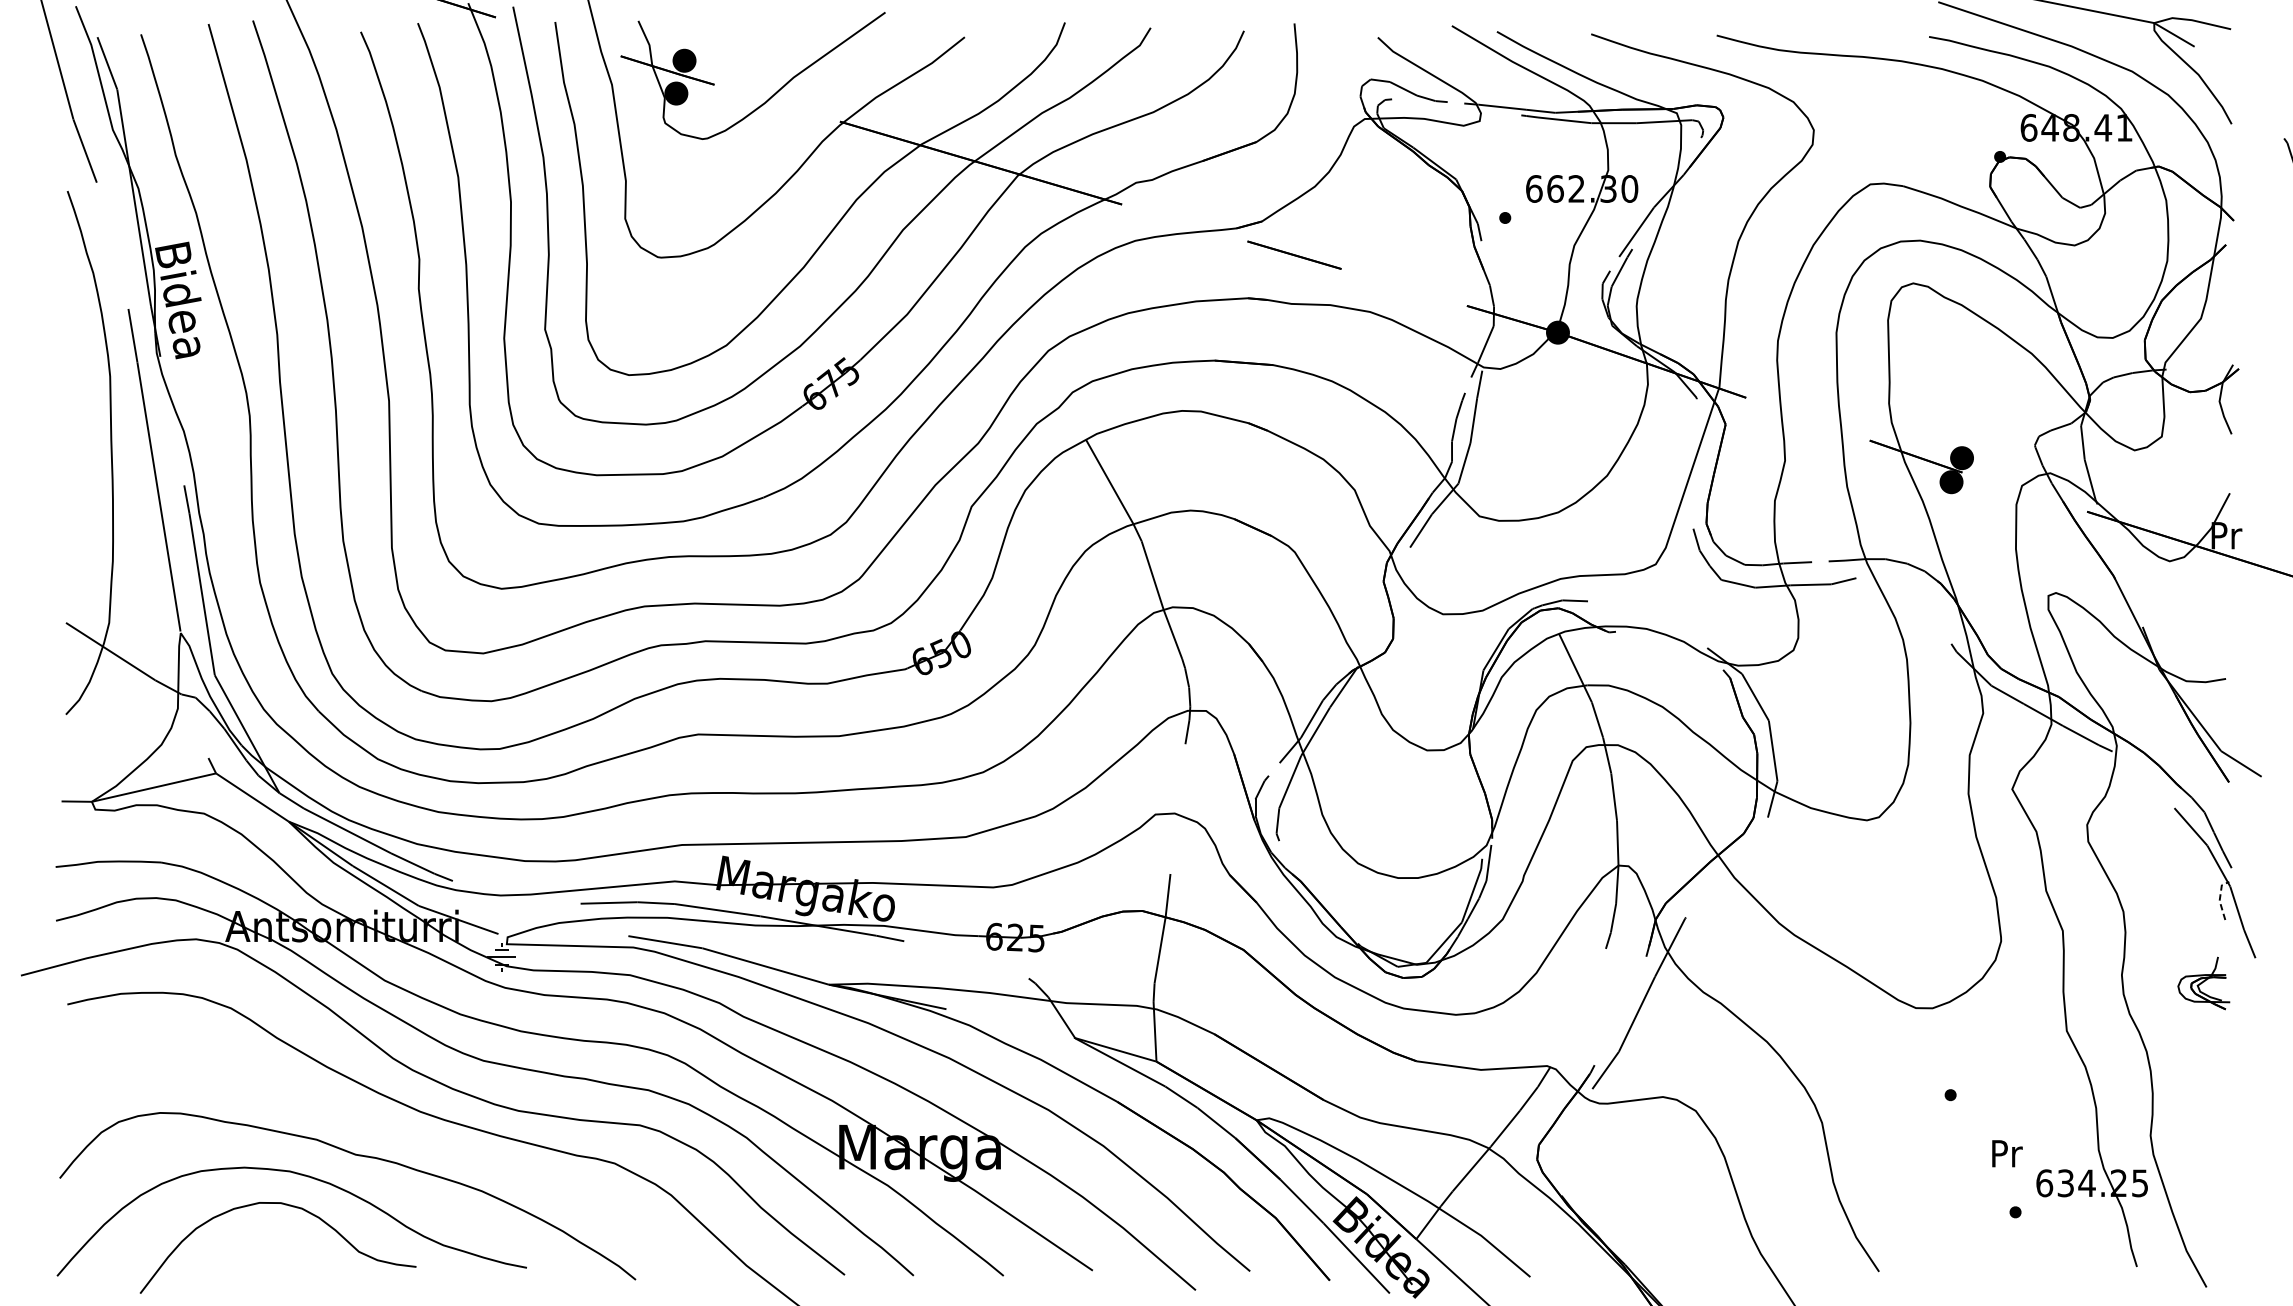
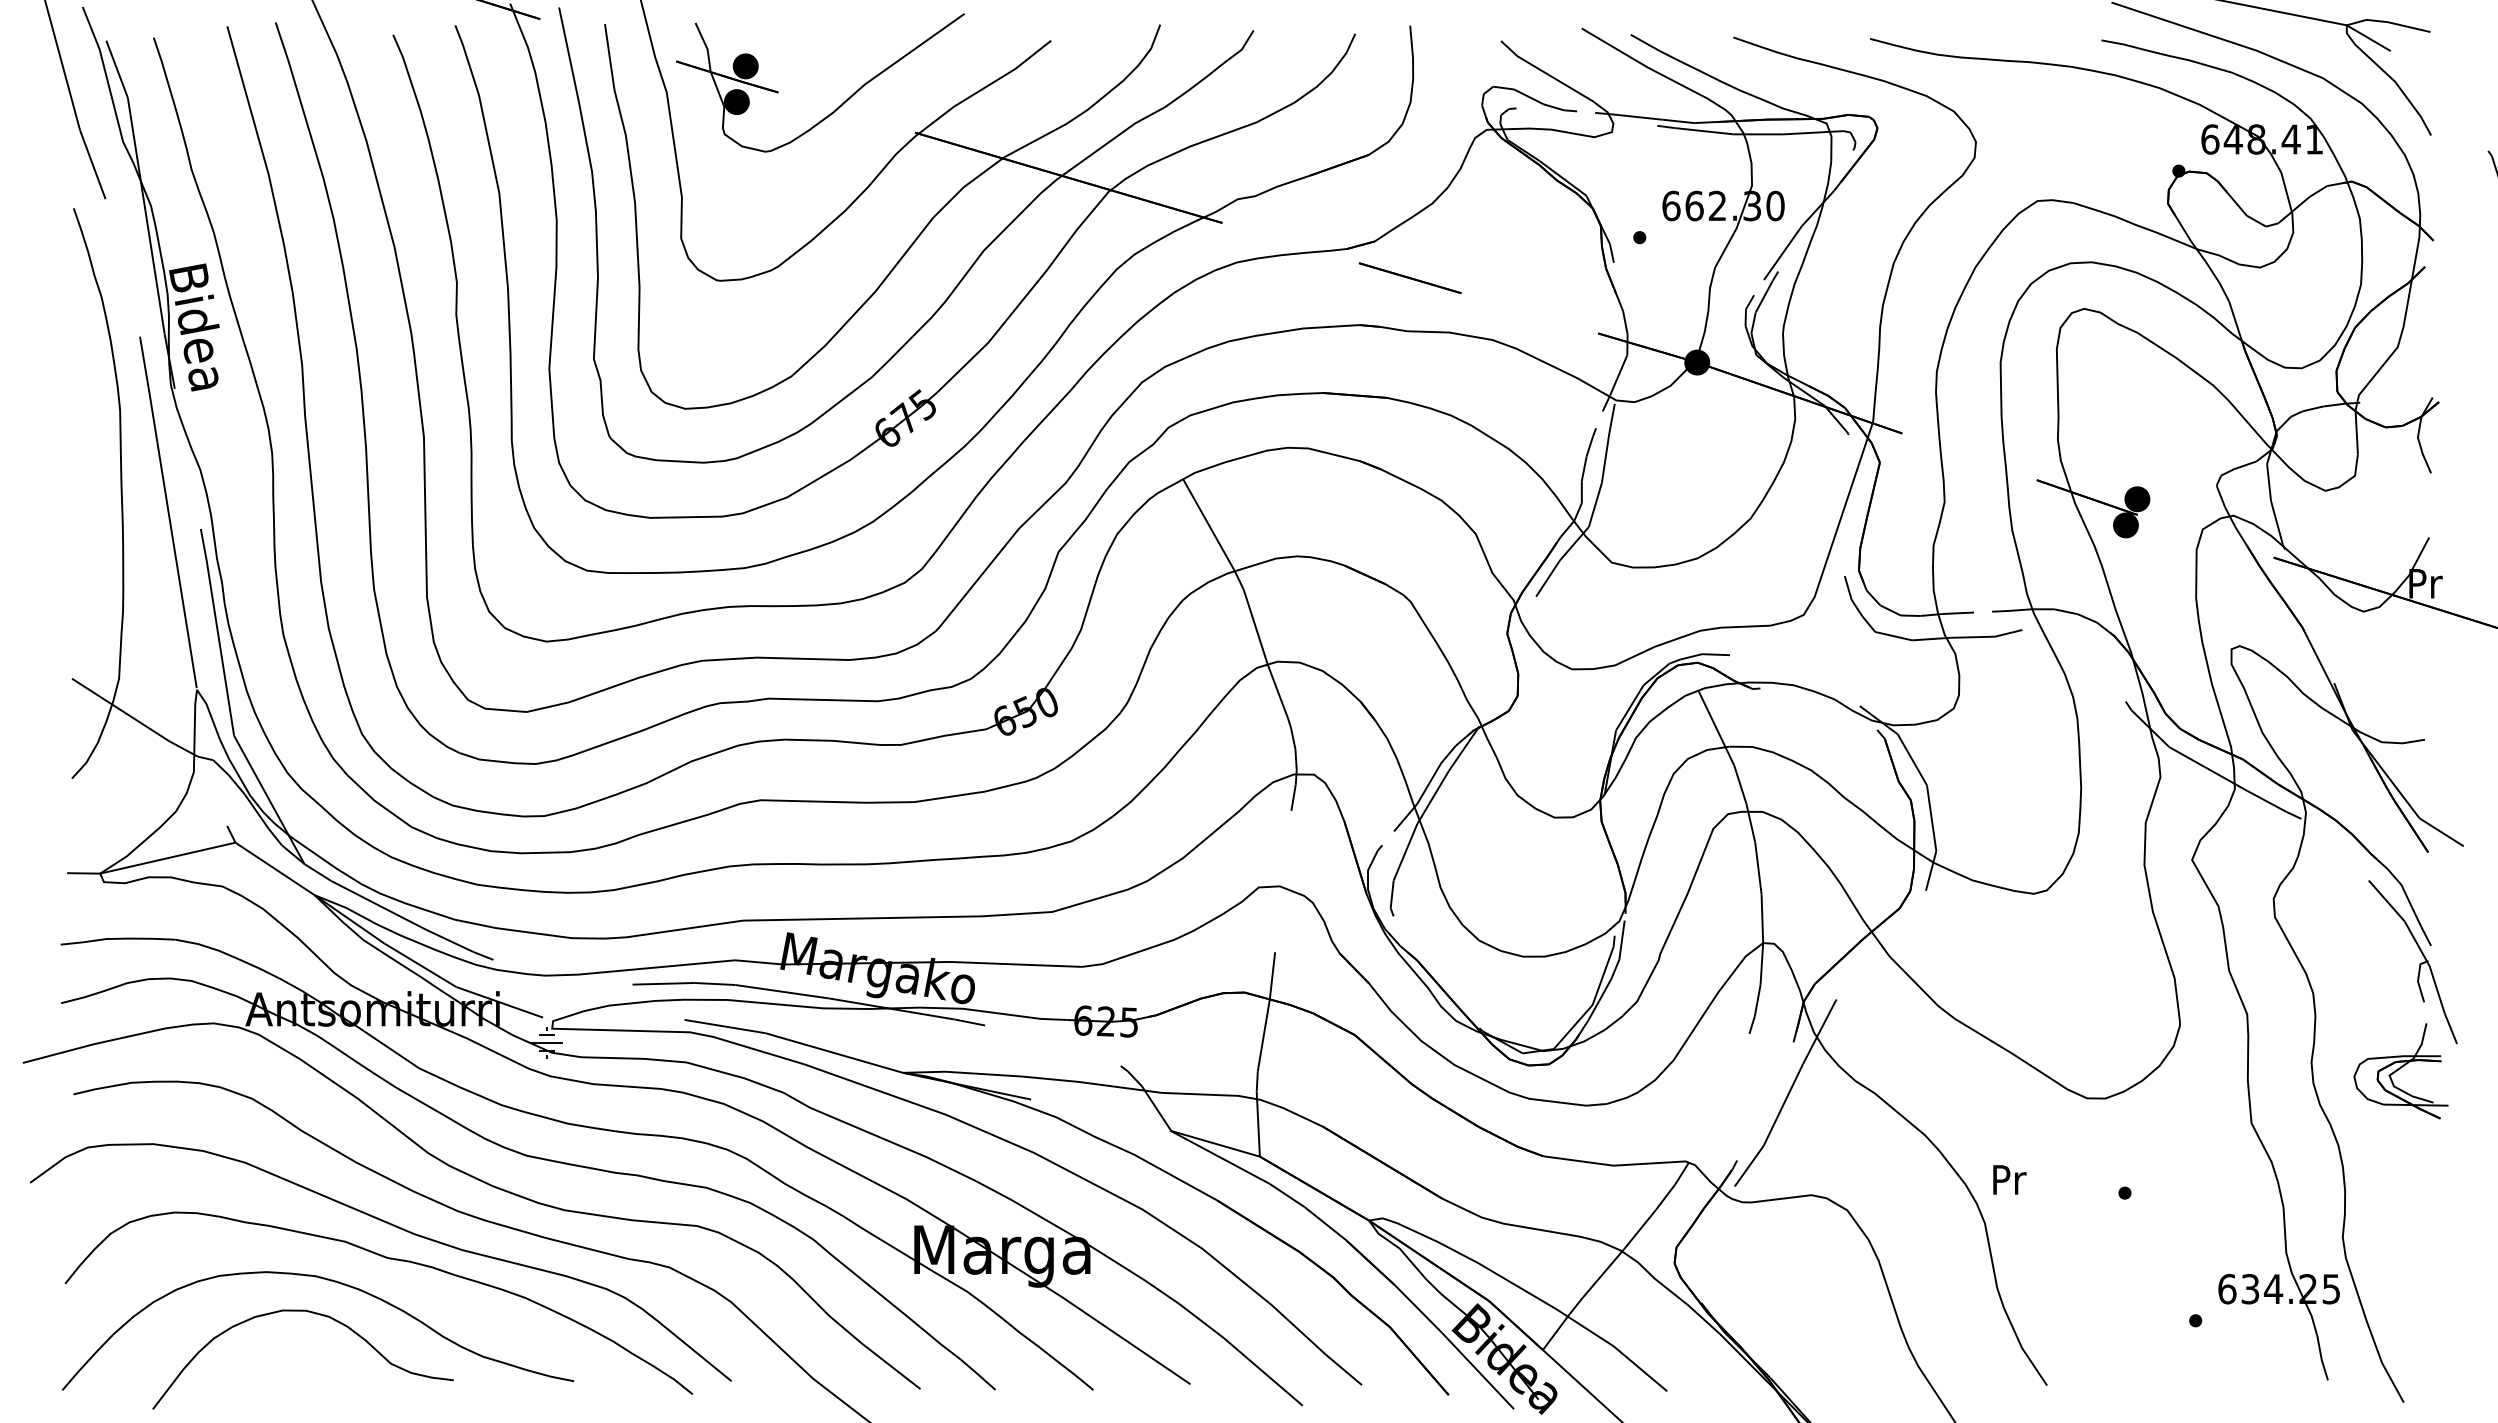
line: (2220, 898) -> (2418, 978), dashed -> solid
part: (2203, 983) -> (2400, 1071), size x1.67
curve: (362, 1126) -> (395, 1227), added
text: (2007, 1153) -> (2009, 1179), moved

